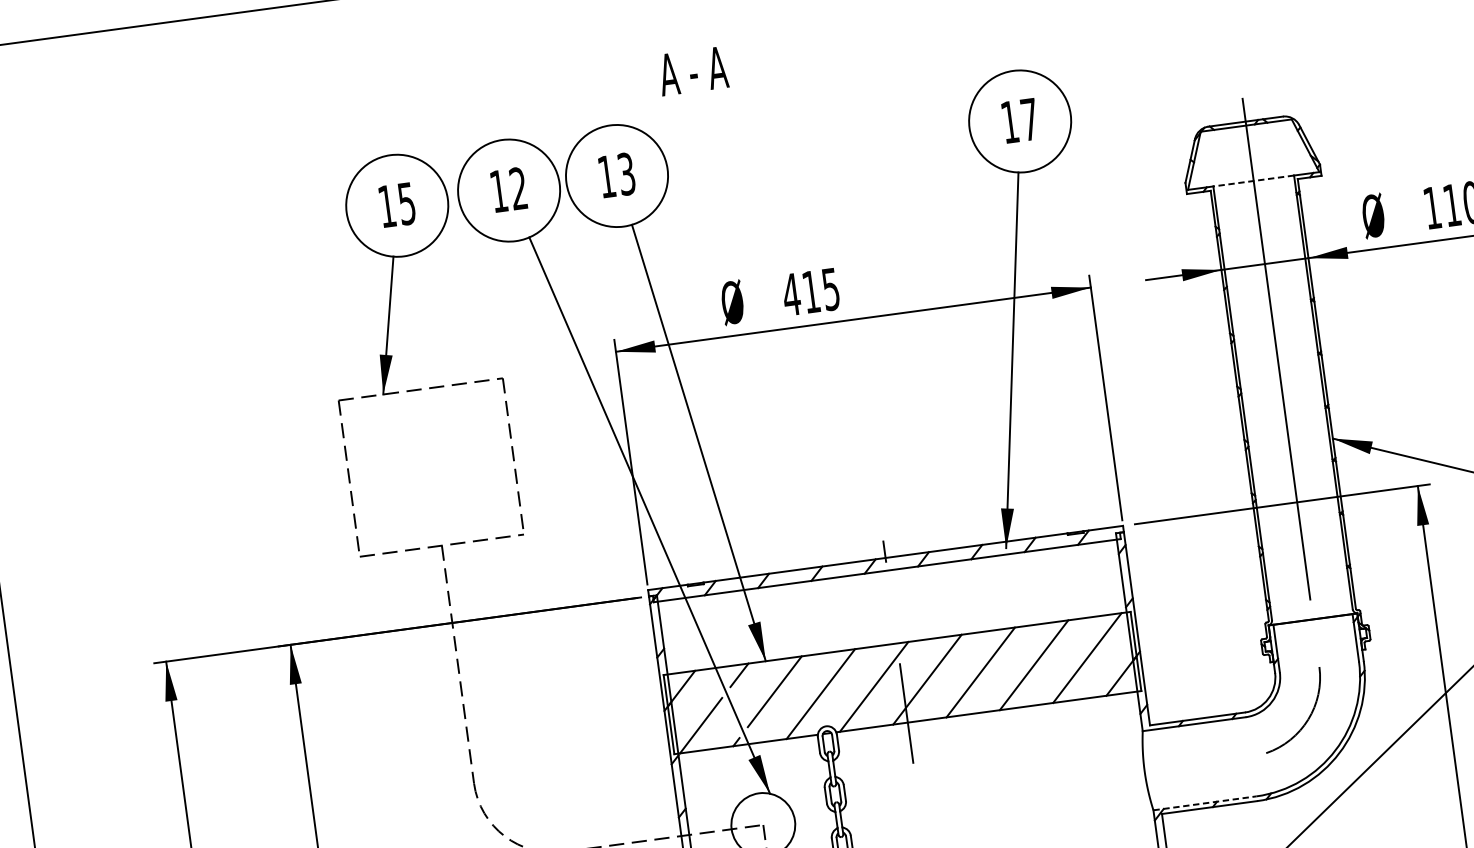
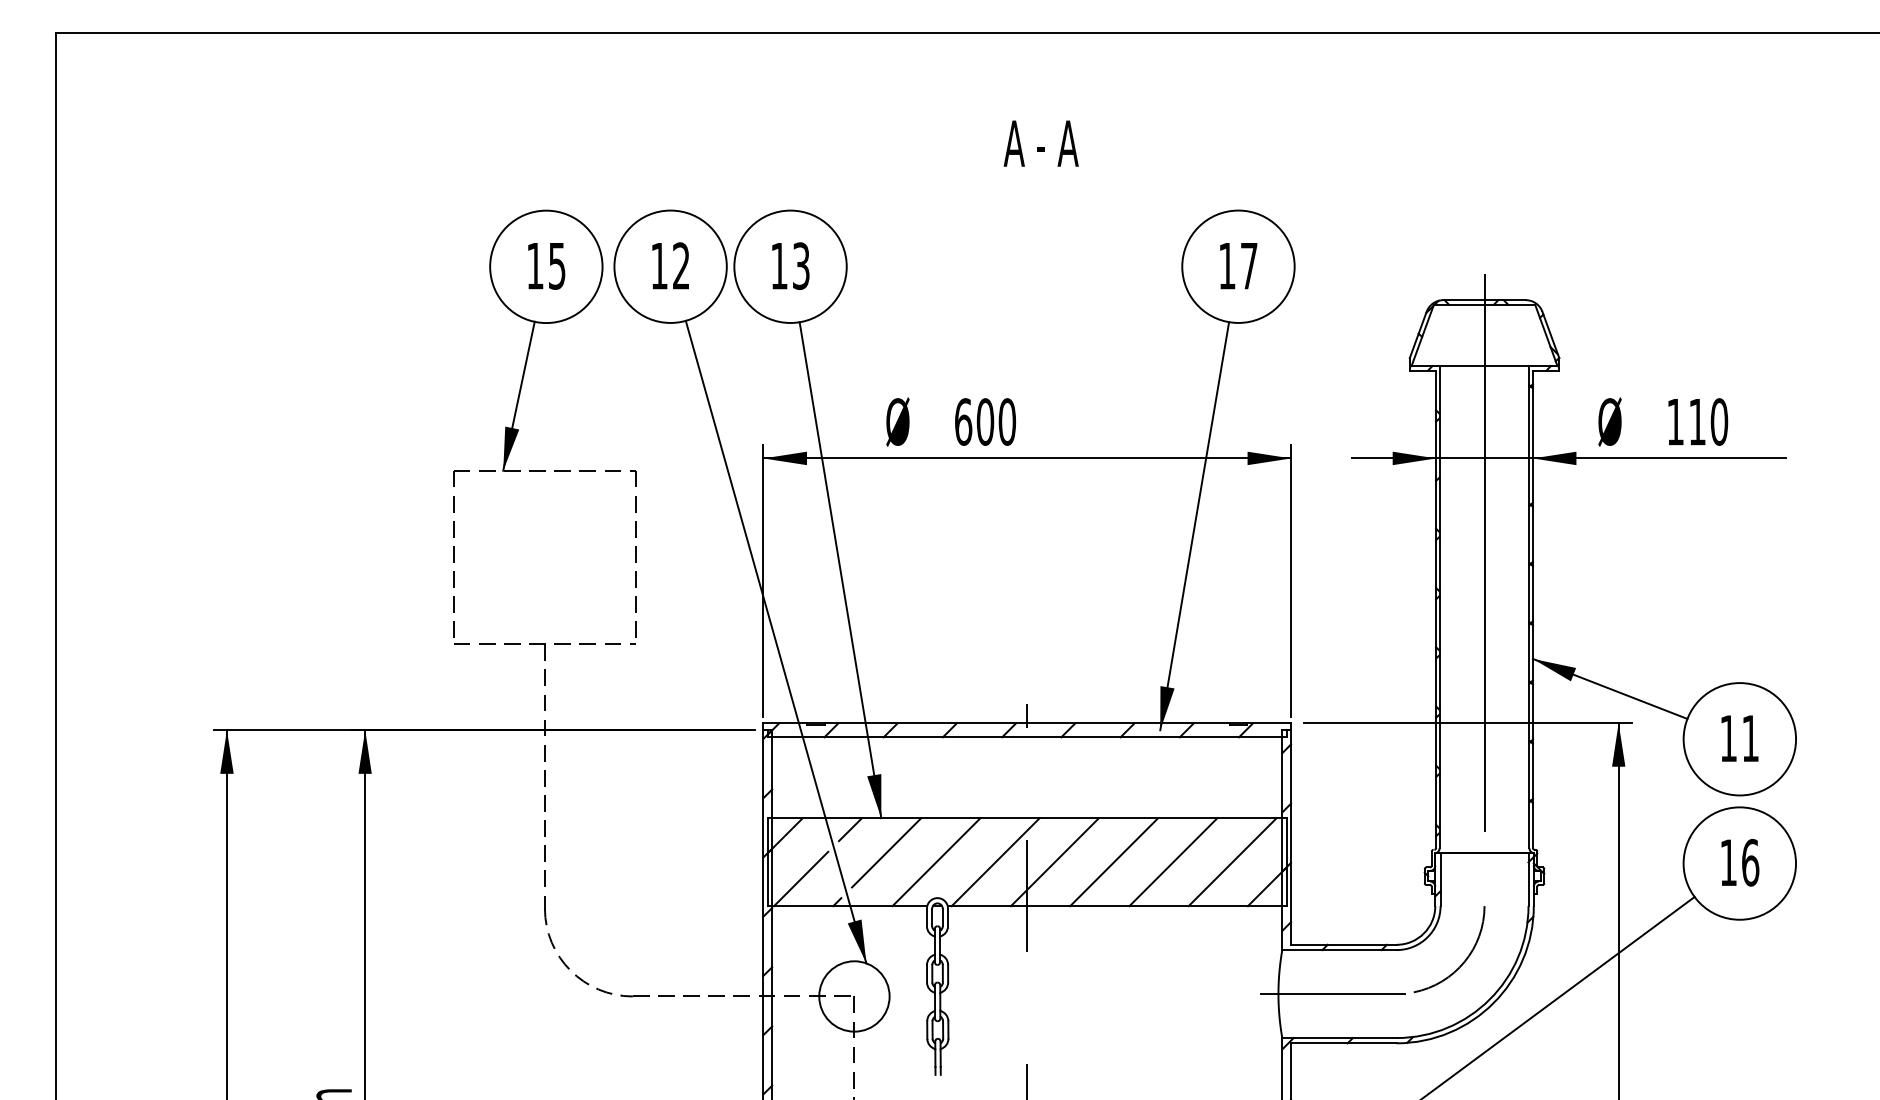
text: (692, 71) -> (1040, 143), moved
line: (1253, 181) -> (1484, 366), dashed -> solid
text: (811, 291) -> (985, 421), 415 -> 600
line: (1193, 765) -> (1332, 994), added
line: (1204, 803) -> (1339, 1038), dashed -> solid

